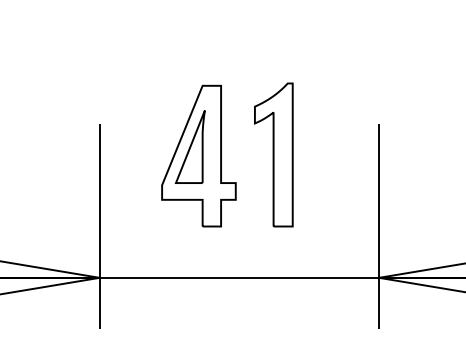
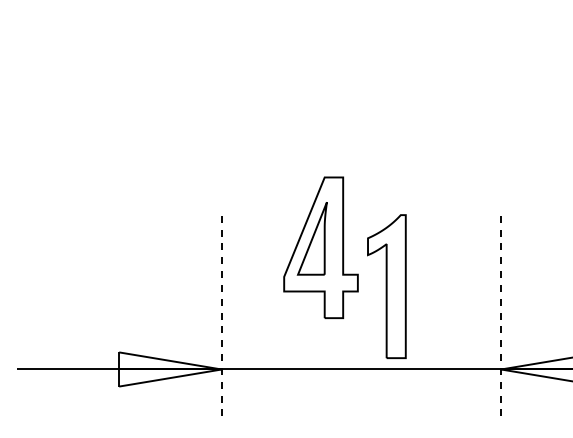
part: (273, 154) -> (386, 286), moved
line: (99, 226) -> (221, 318), solid -> dashed
line: (379, 226) -> (501, 318), solid -> dashed

